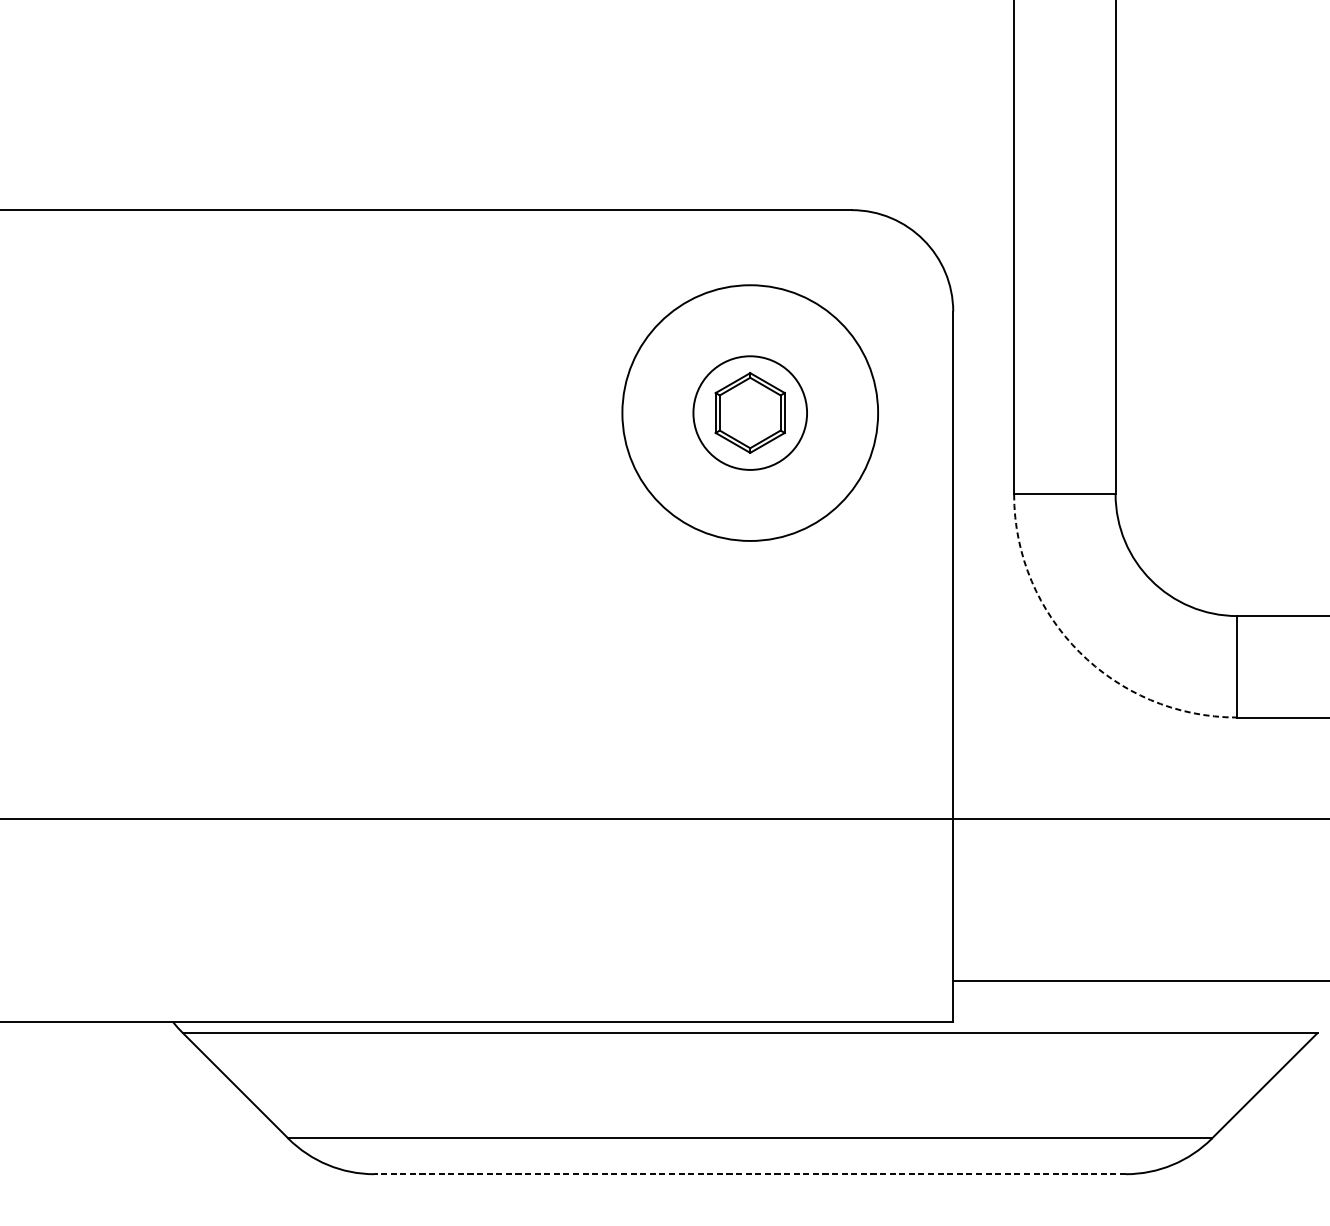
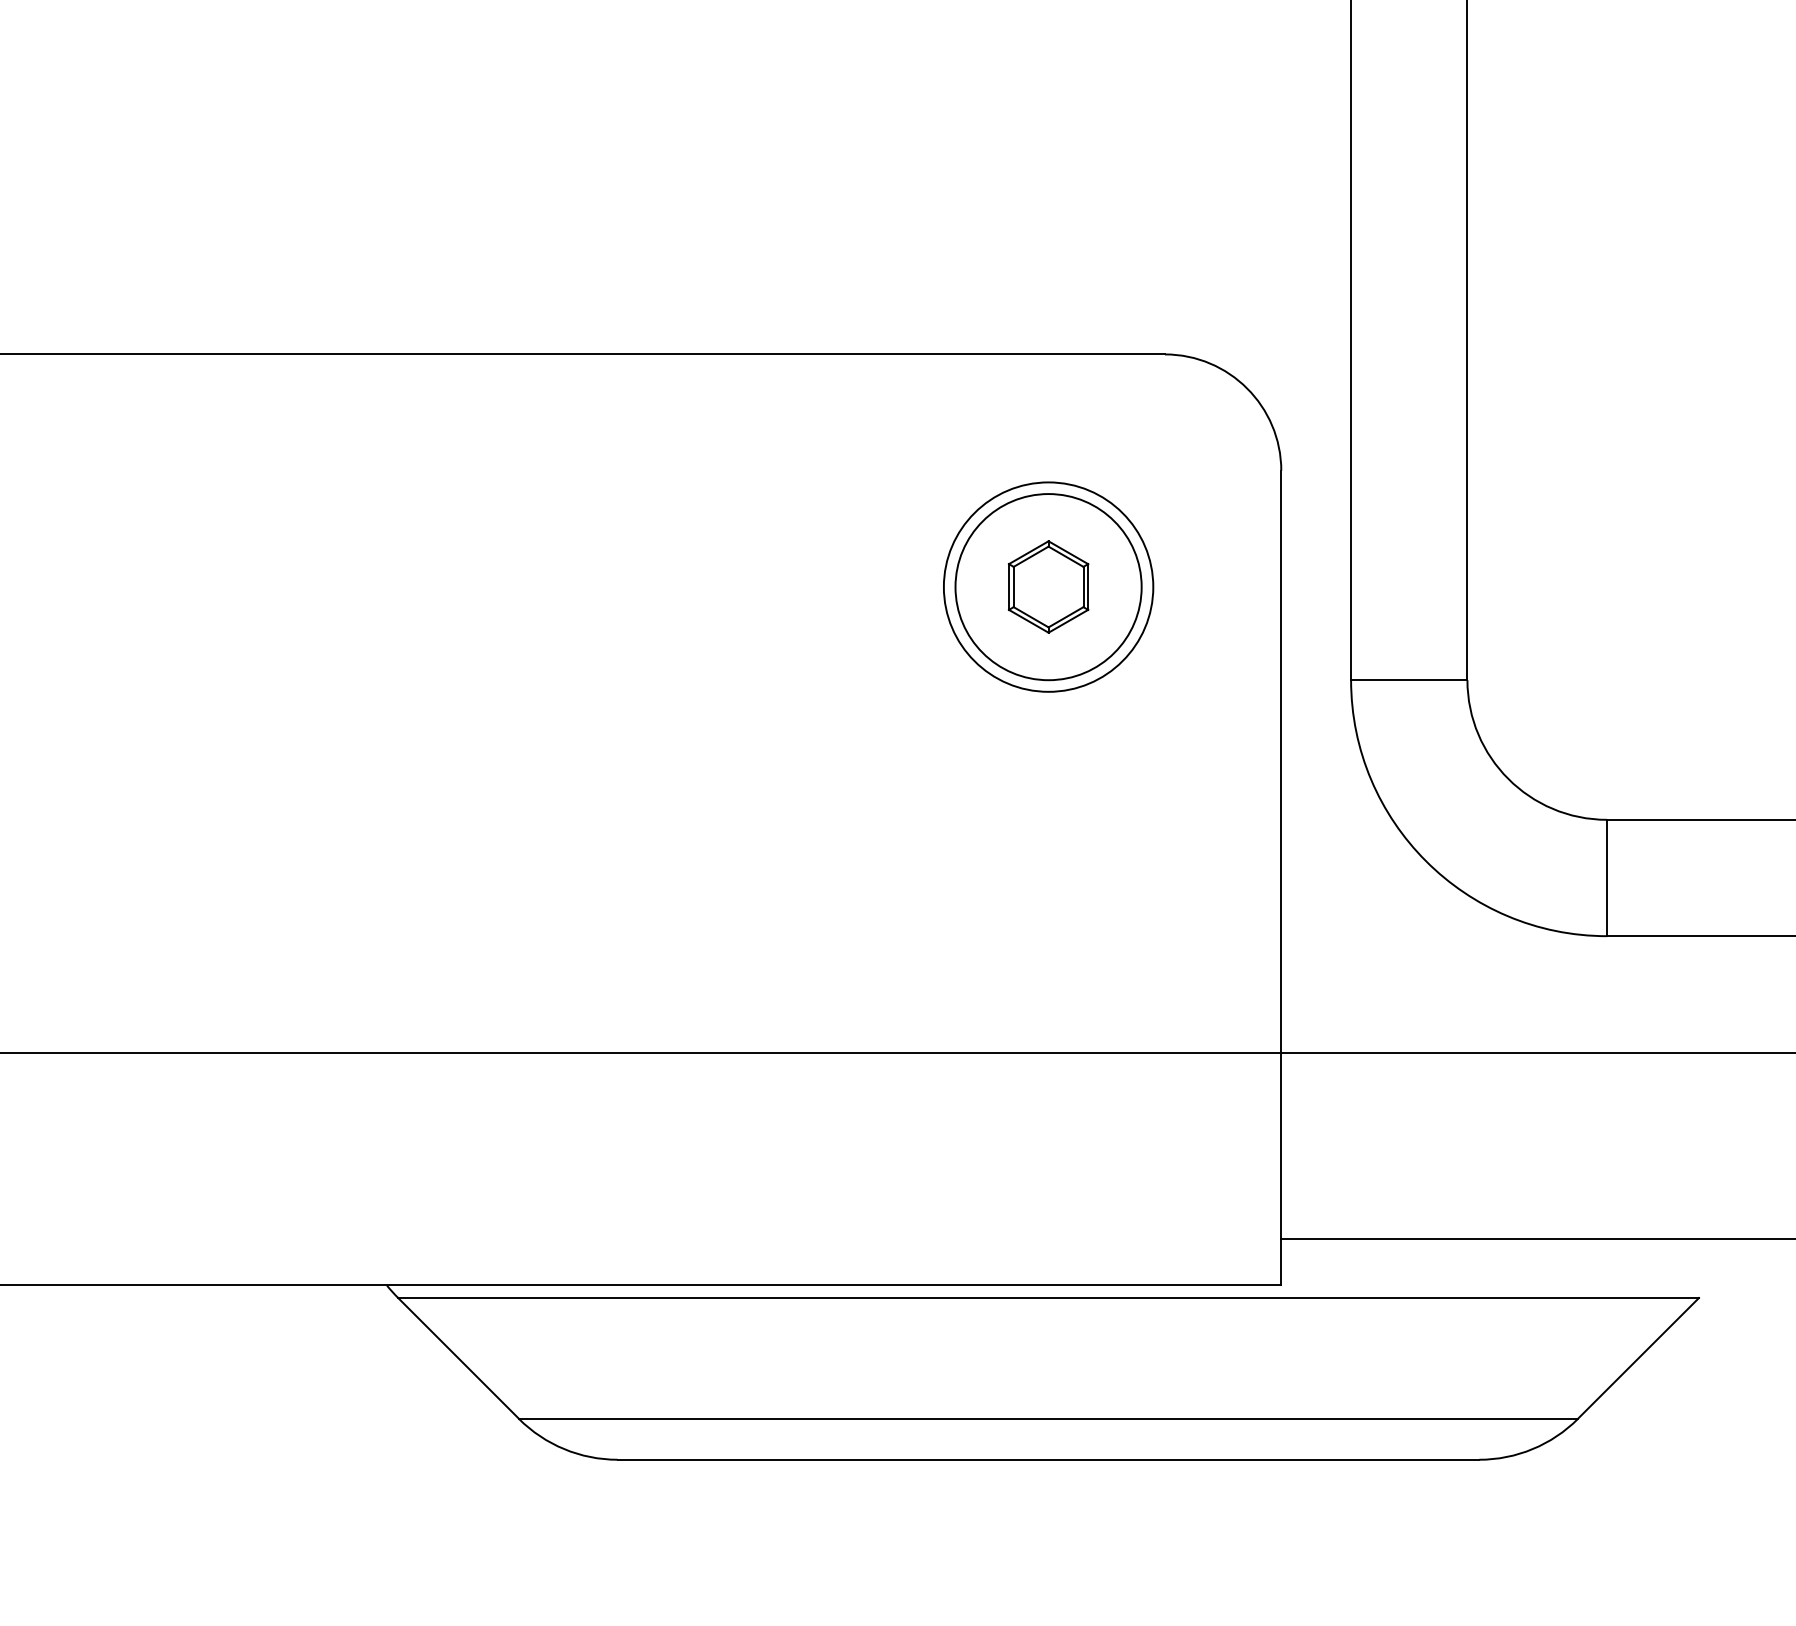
circle: (750, 412) -> (1048, 586), size x0.71
circle: (750, 413) -> (1048, 587), size x1.43
arc: (1079, 652) -> (1426, 861), dashed -> solid
line: (750, 1173) -> (1048, 1459), dashed -> solid

